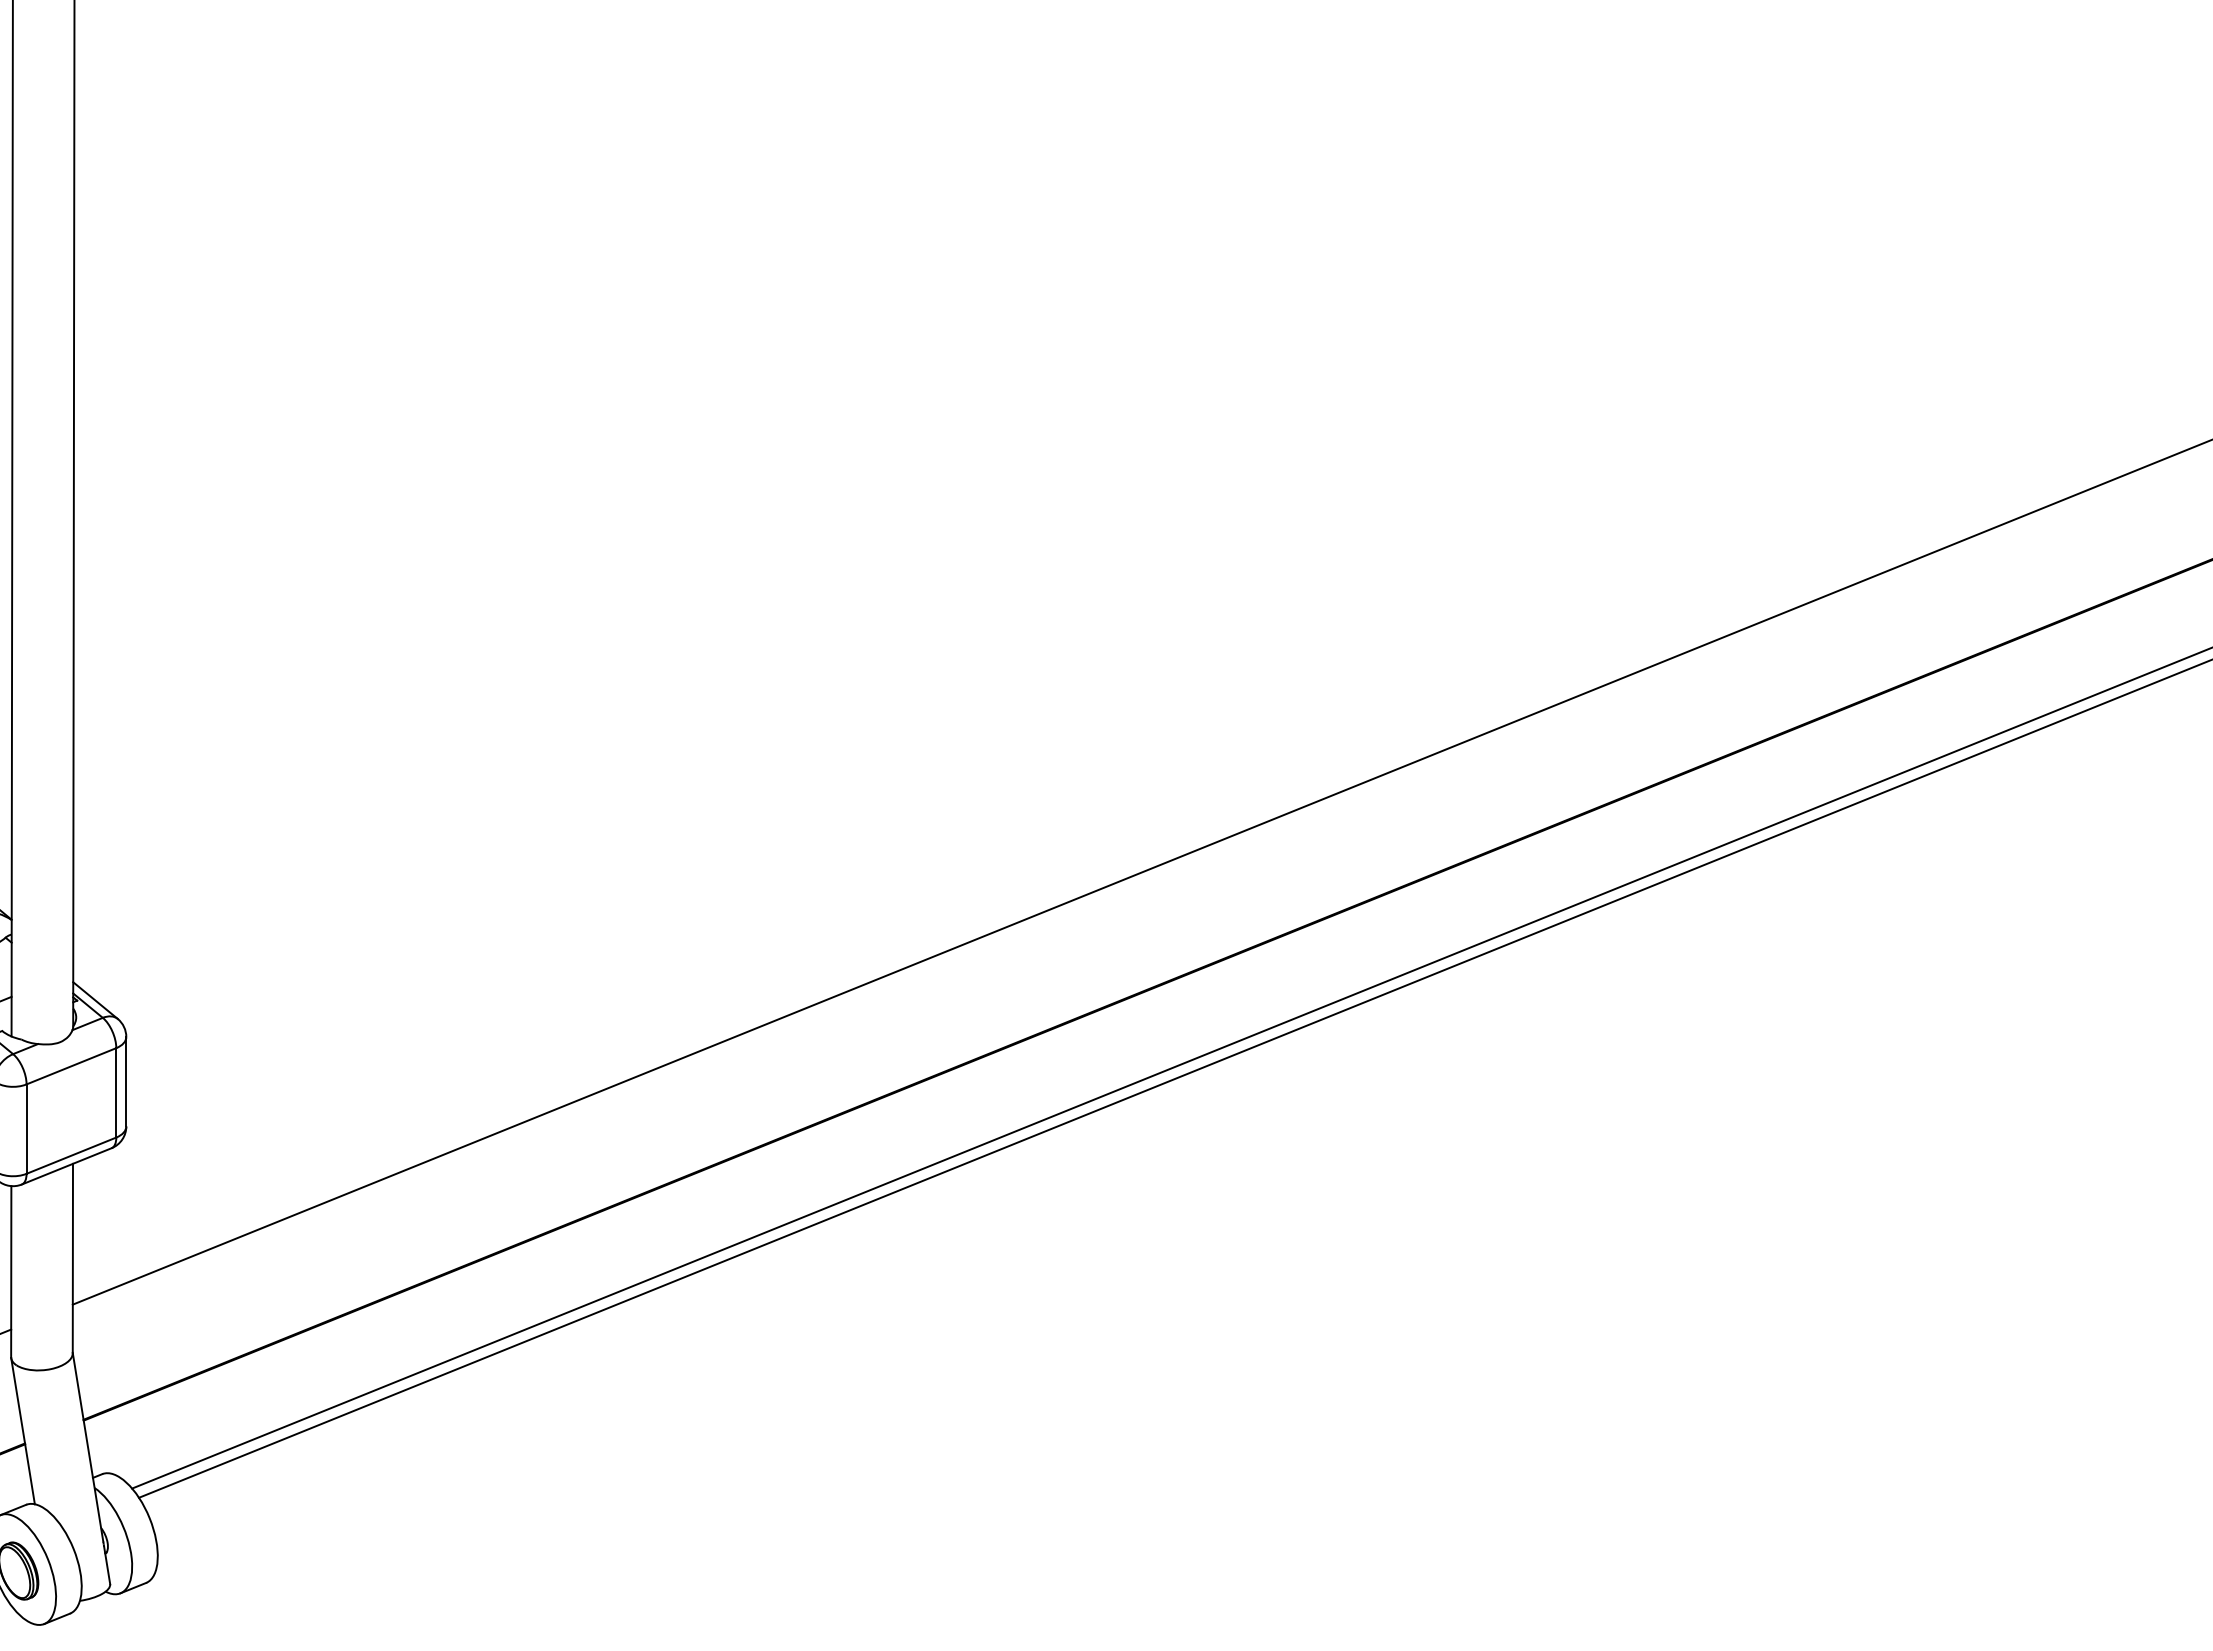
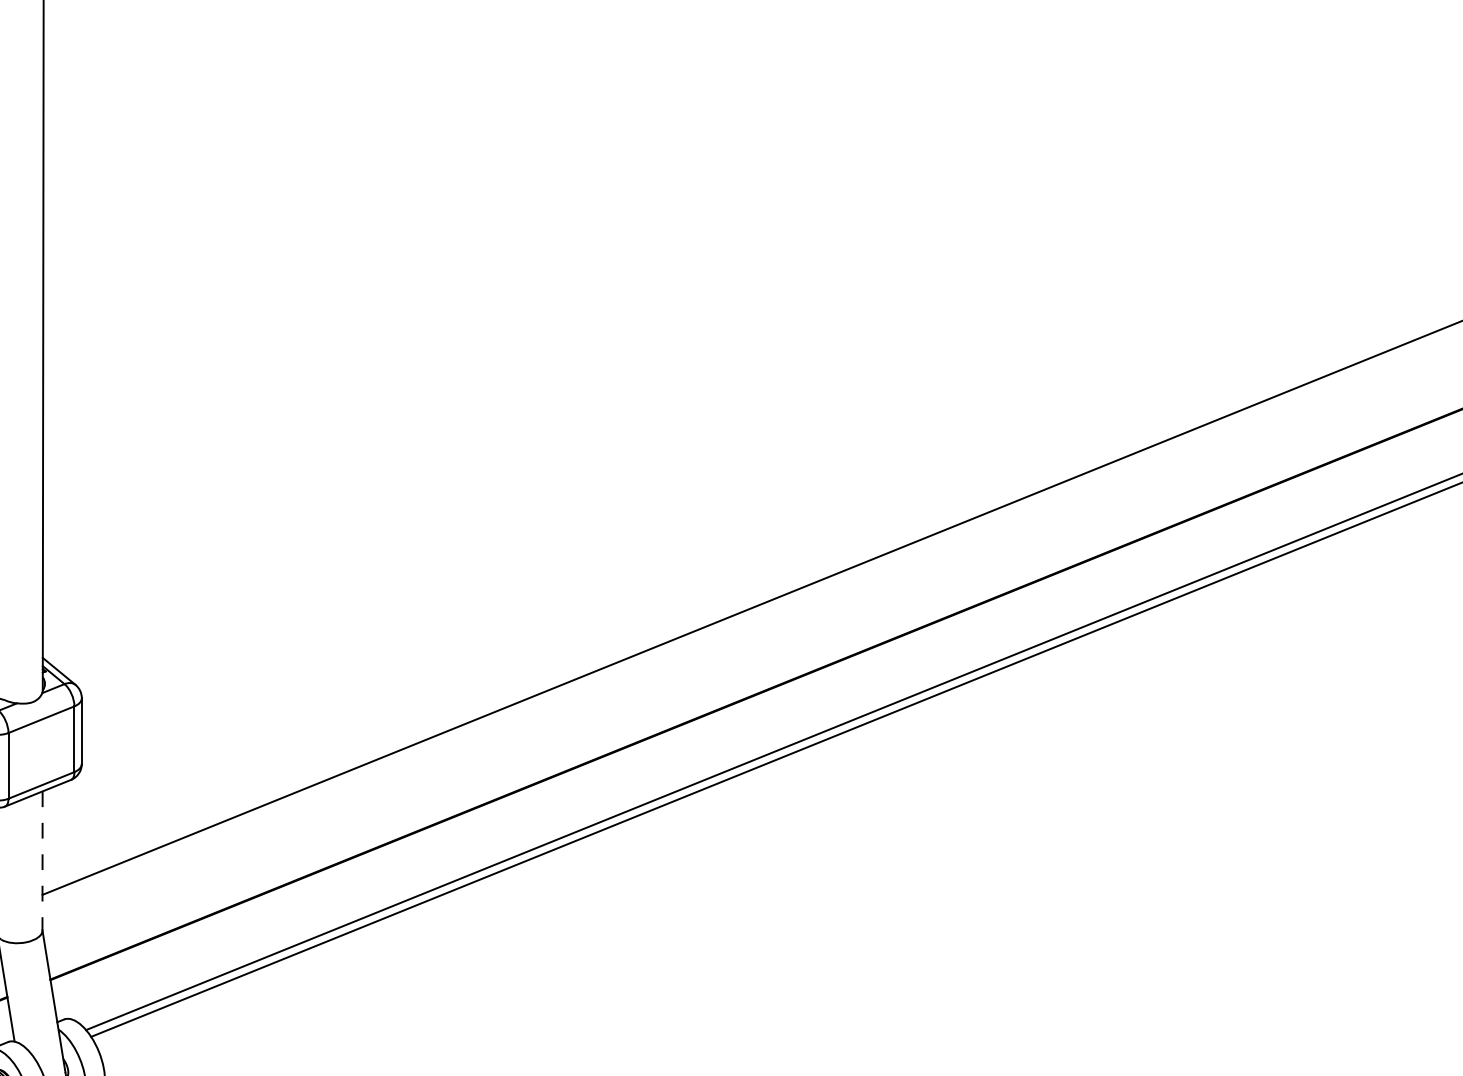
line: (72, 1258) -> (42, 860), solid -> dashed

